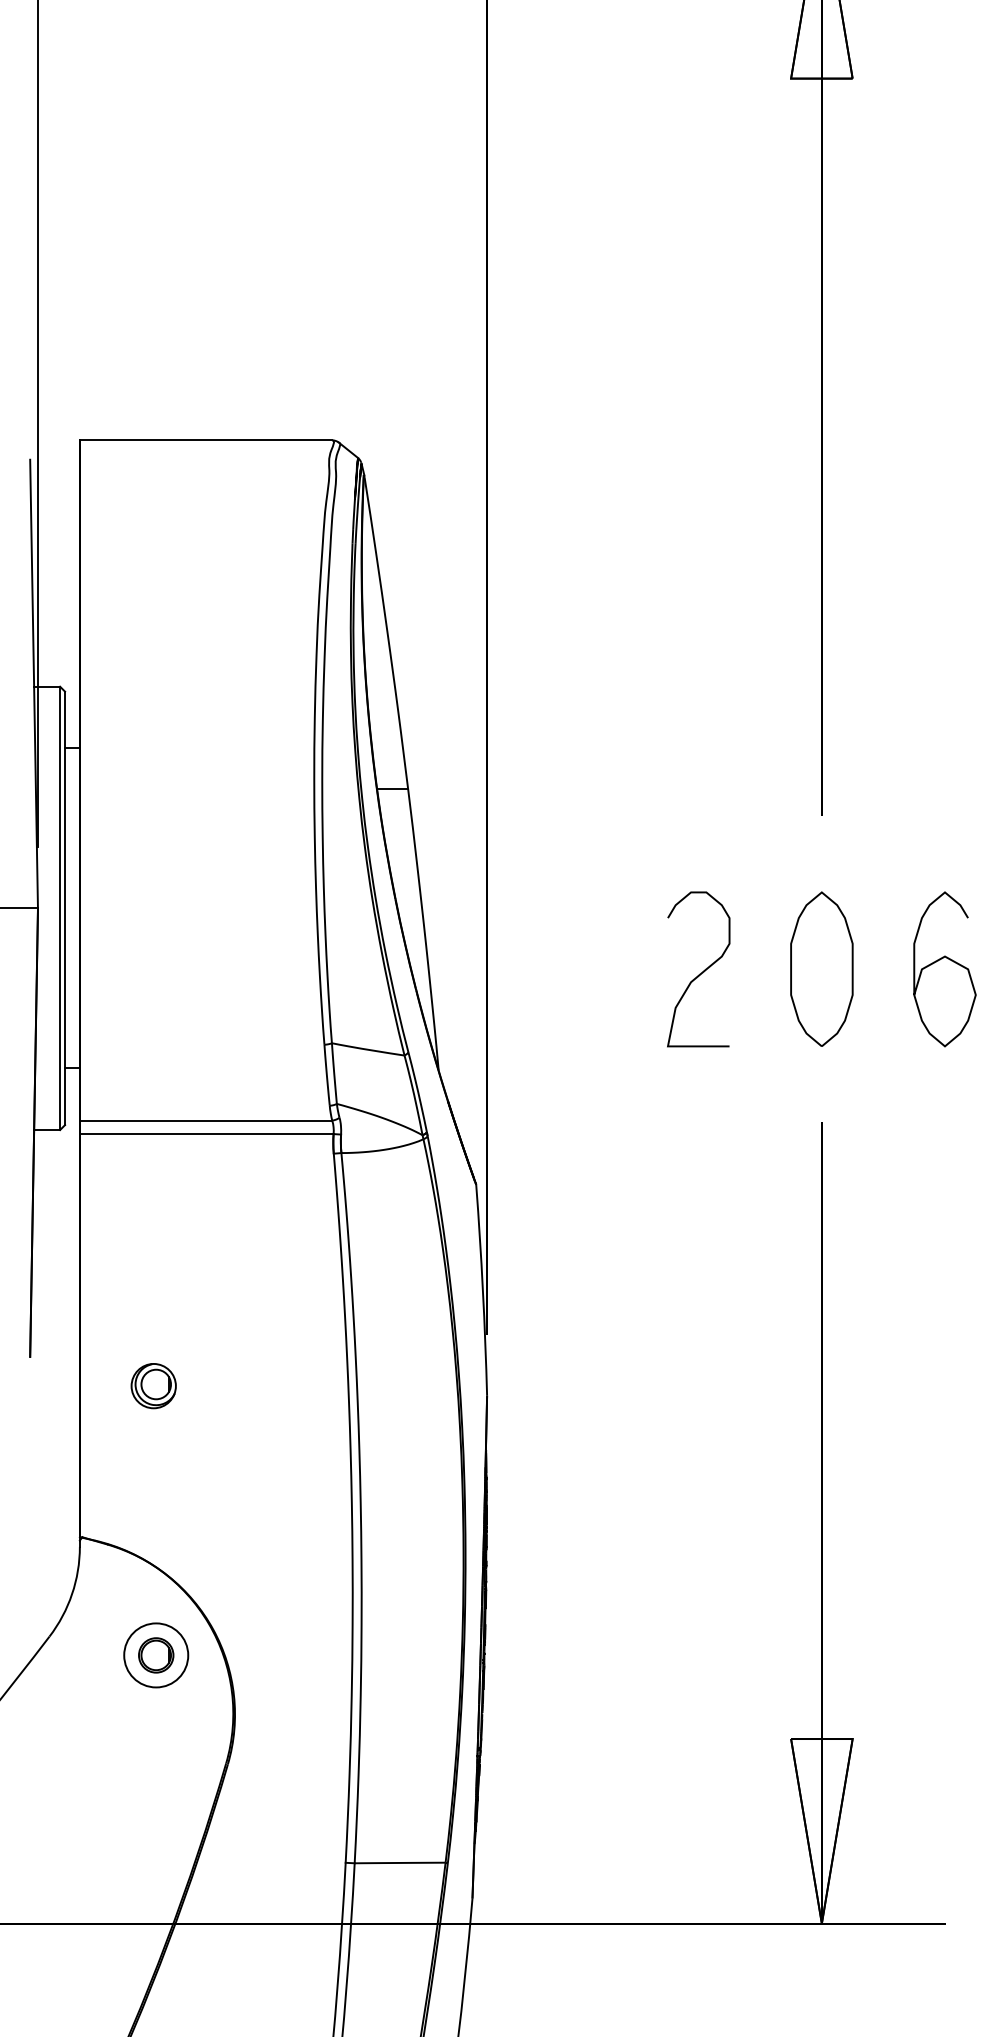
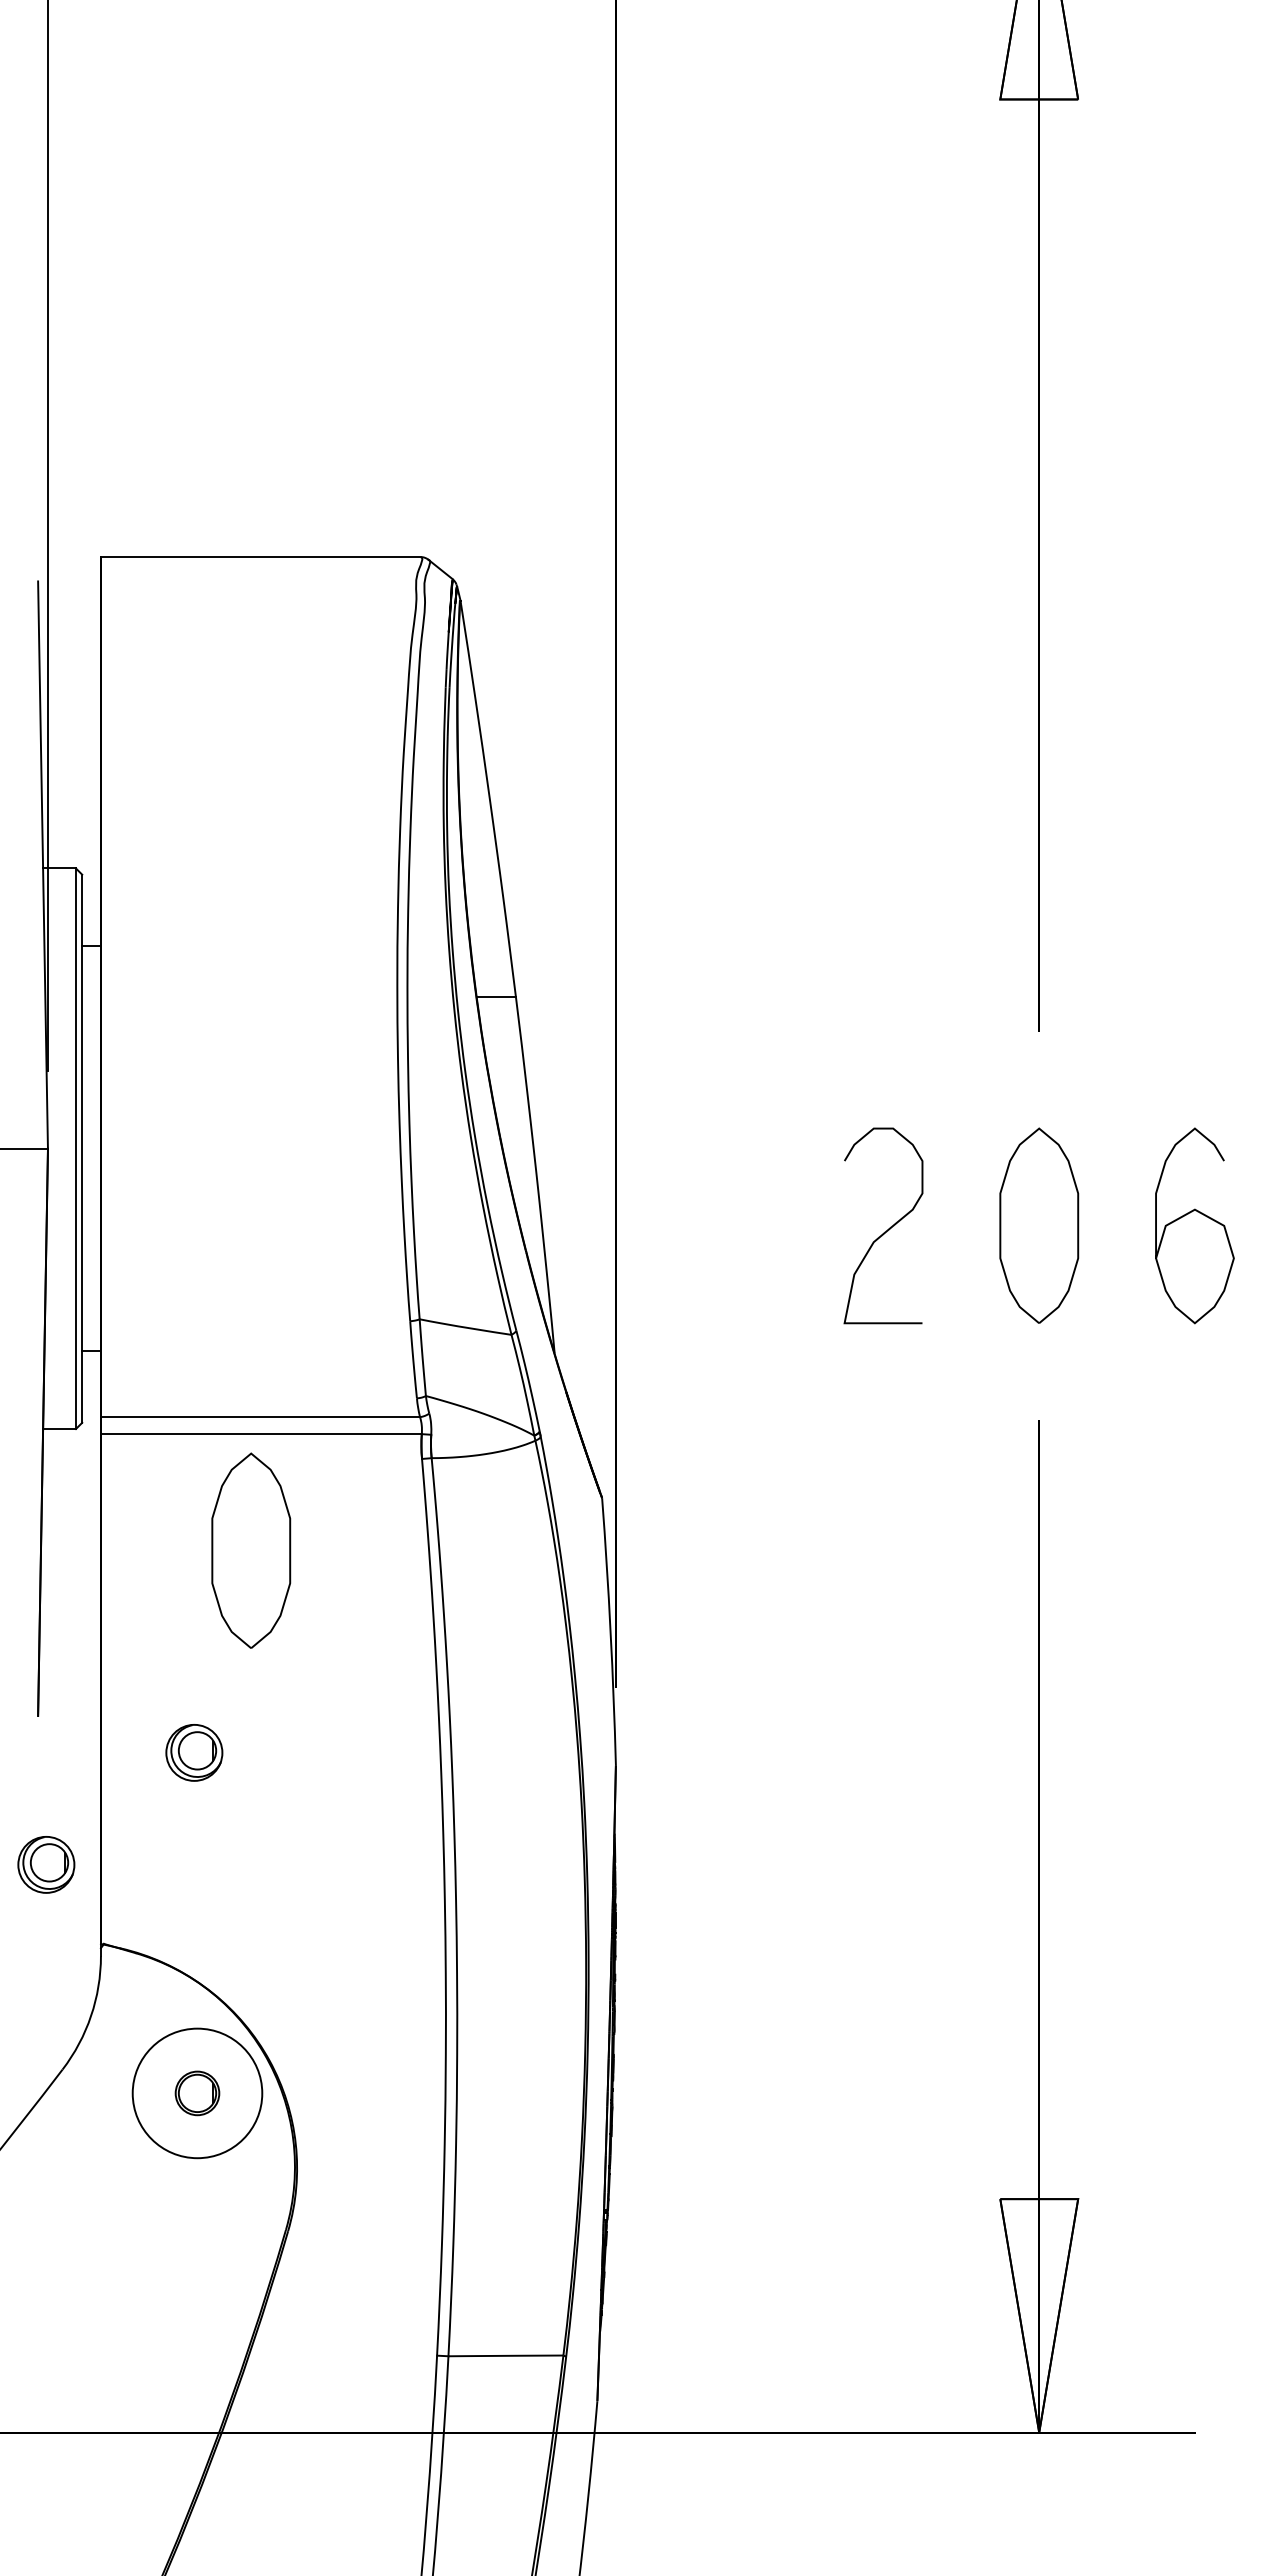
part: (198, 1226) -> (251, 1550), added
part: (36, 1474) -> (46, 1864), added
circle: (156, 1654) -> (197, 2092), size x1.6

